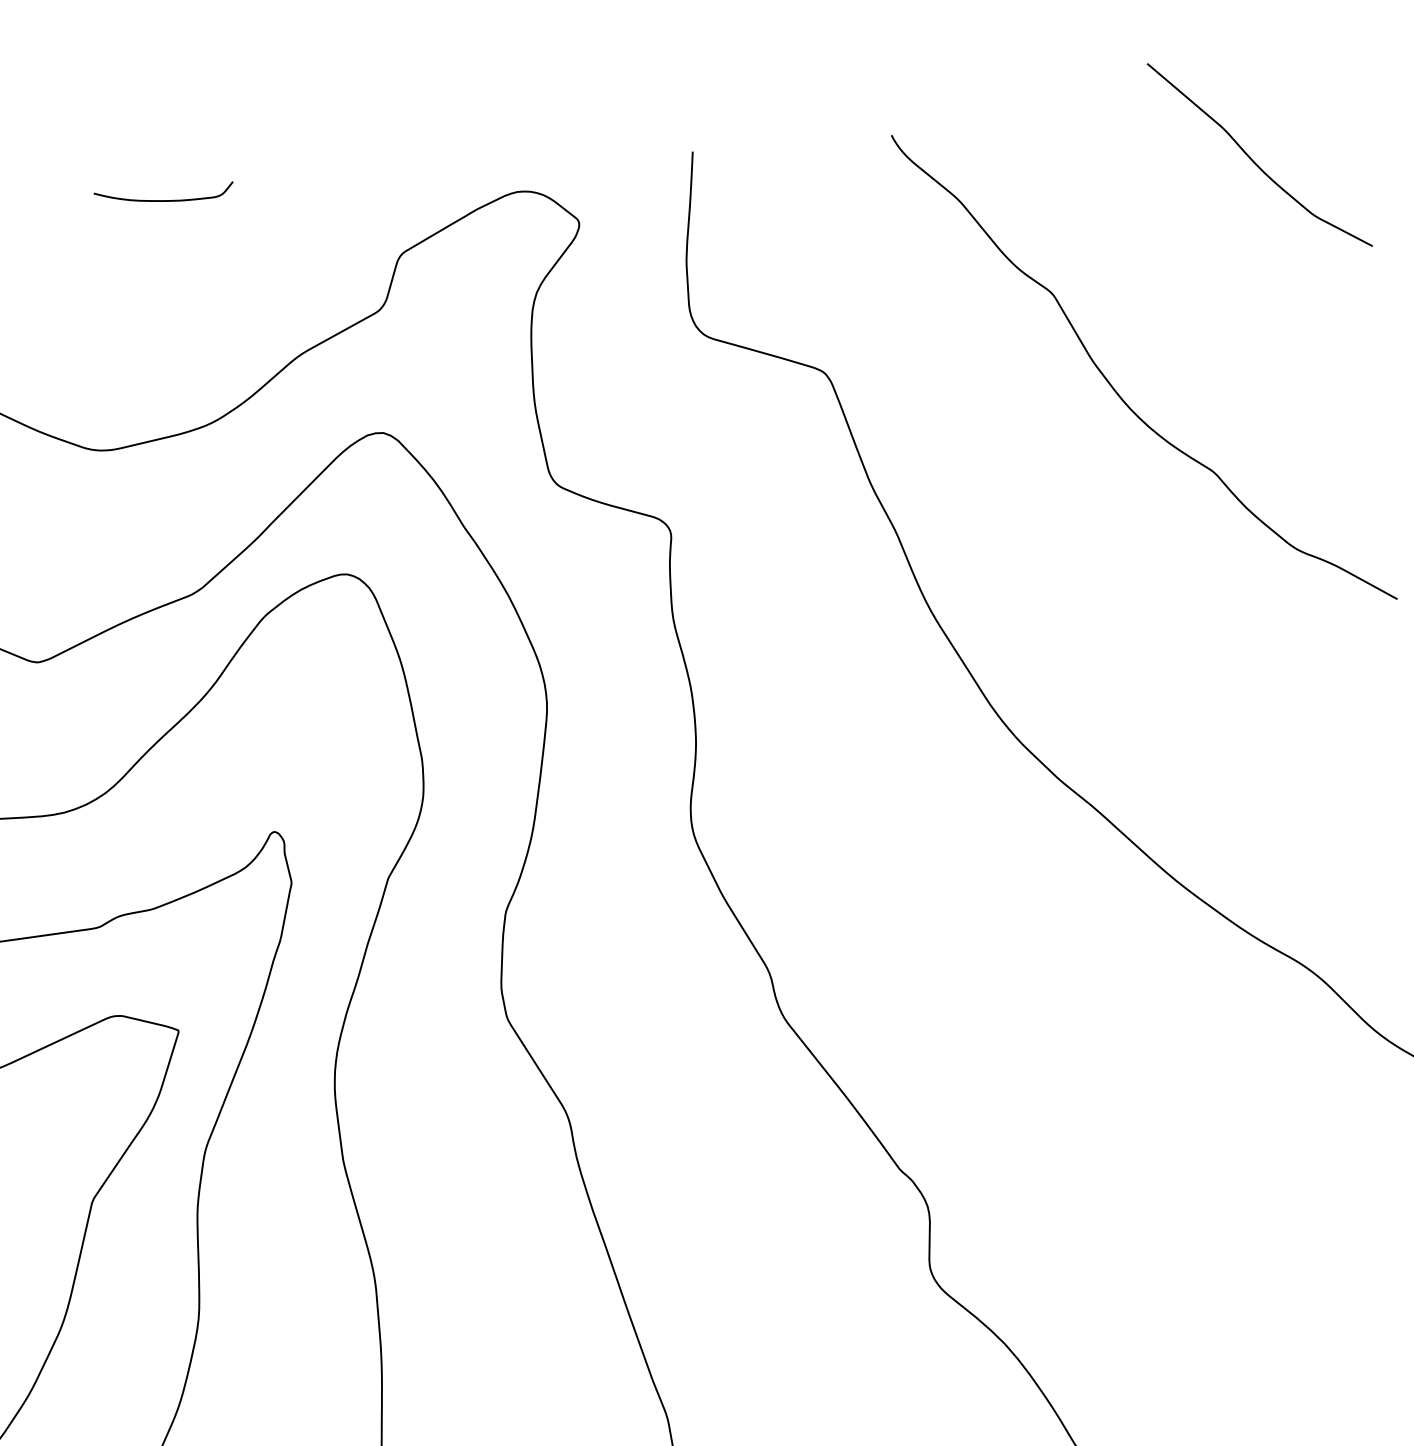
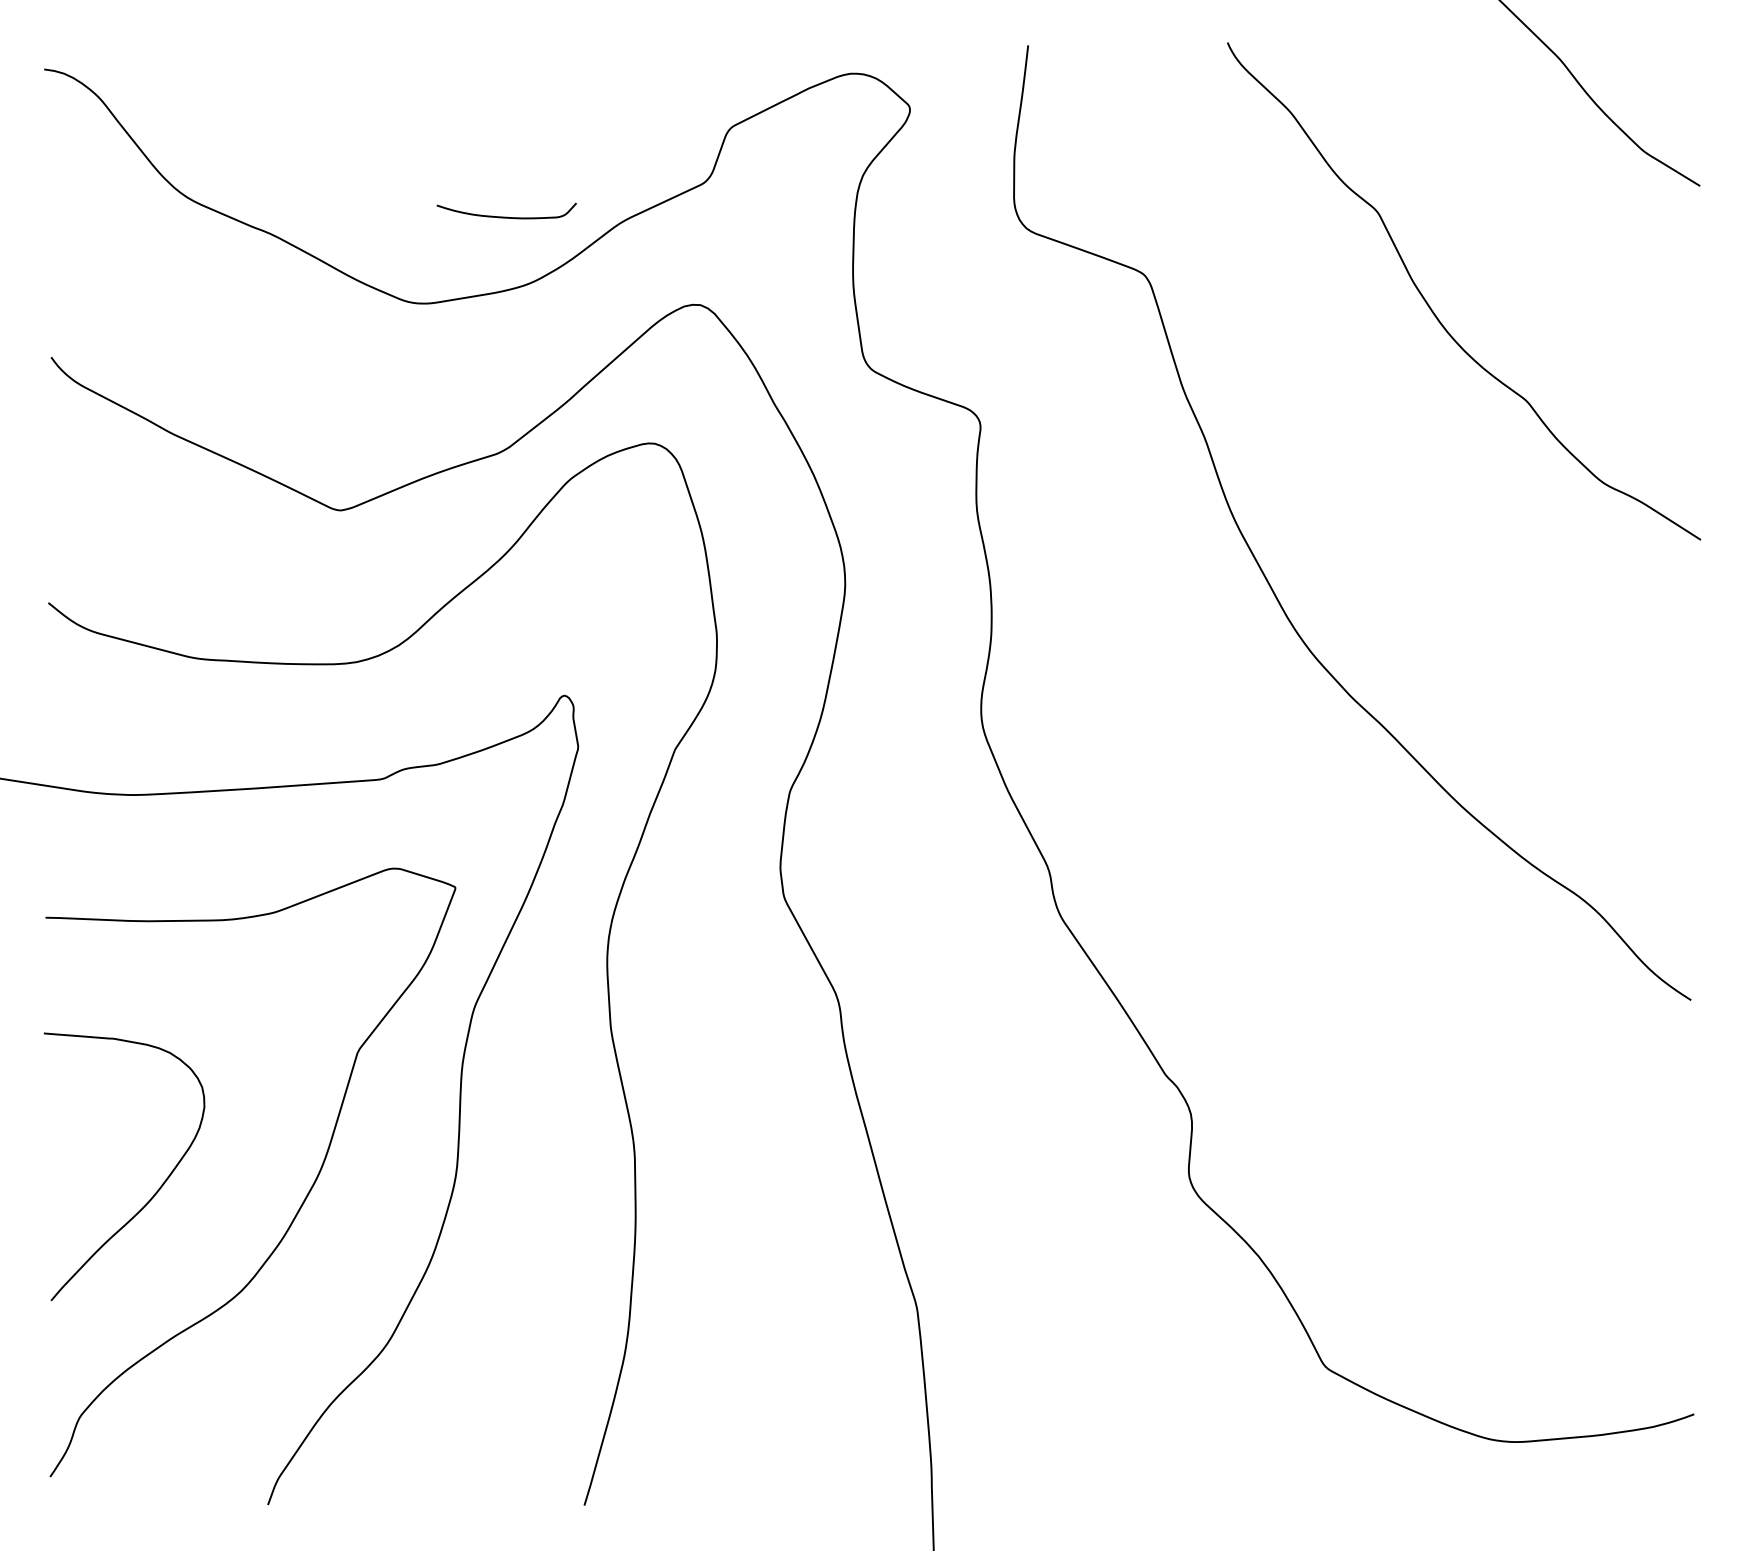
curve: (164, 199) -> (506, 216), moved

